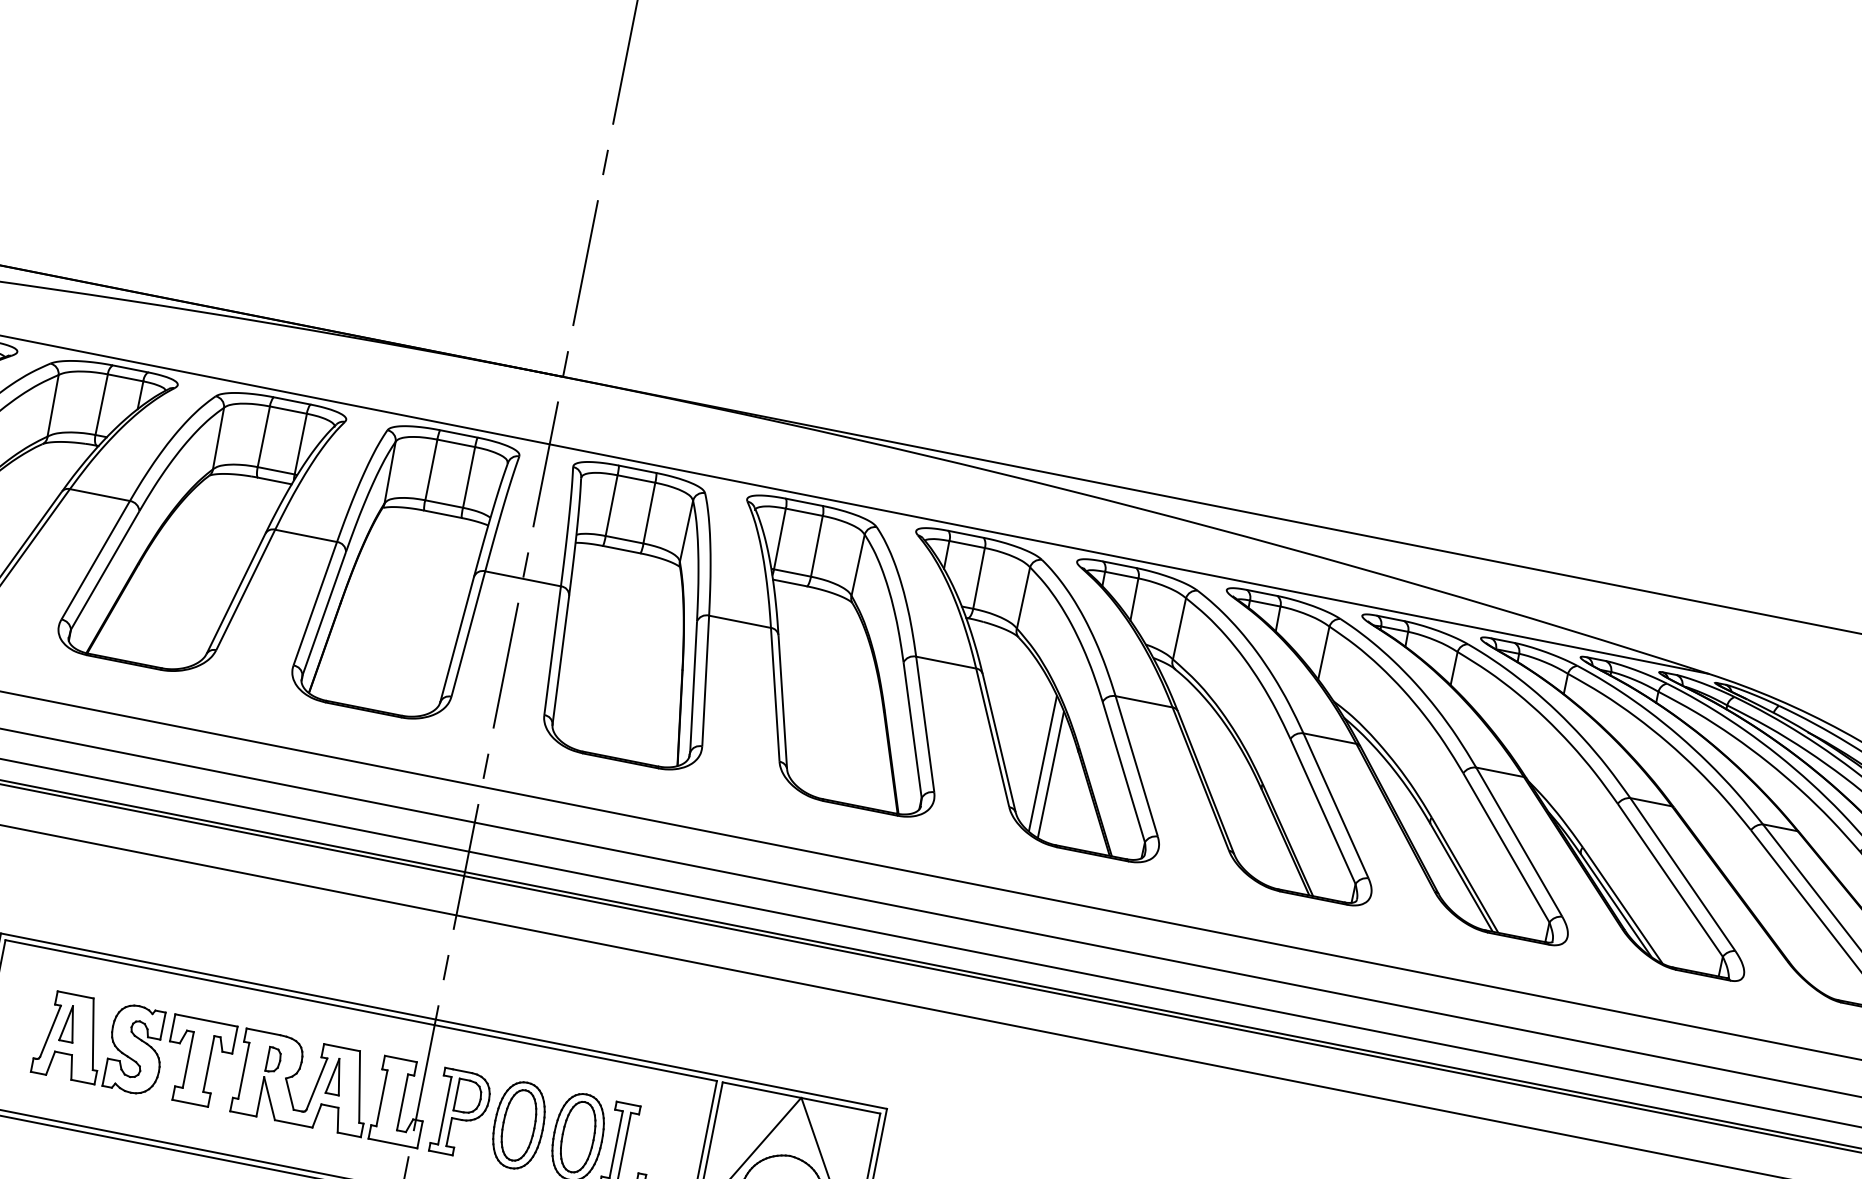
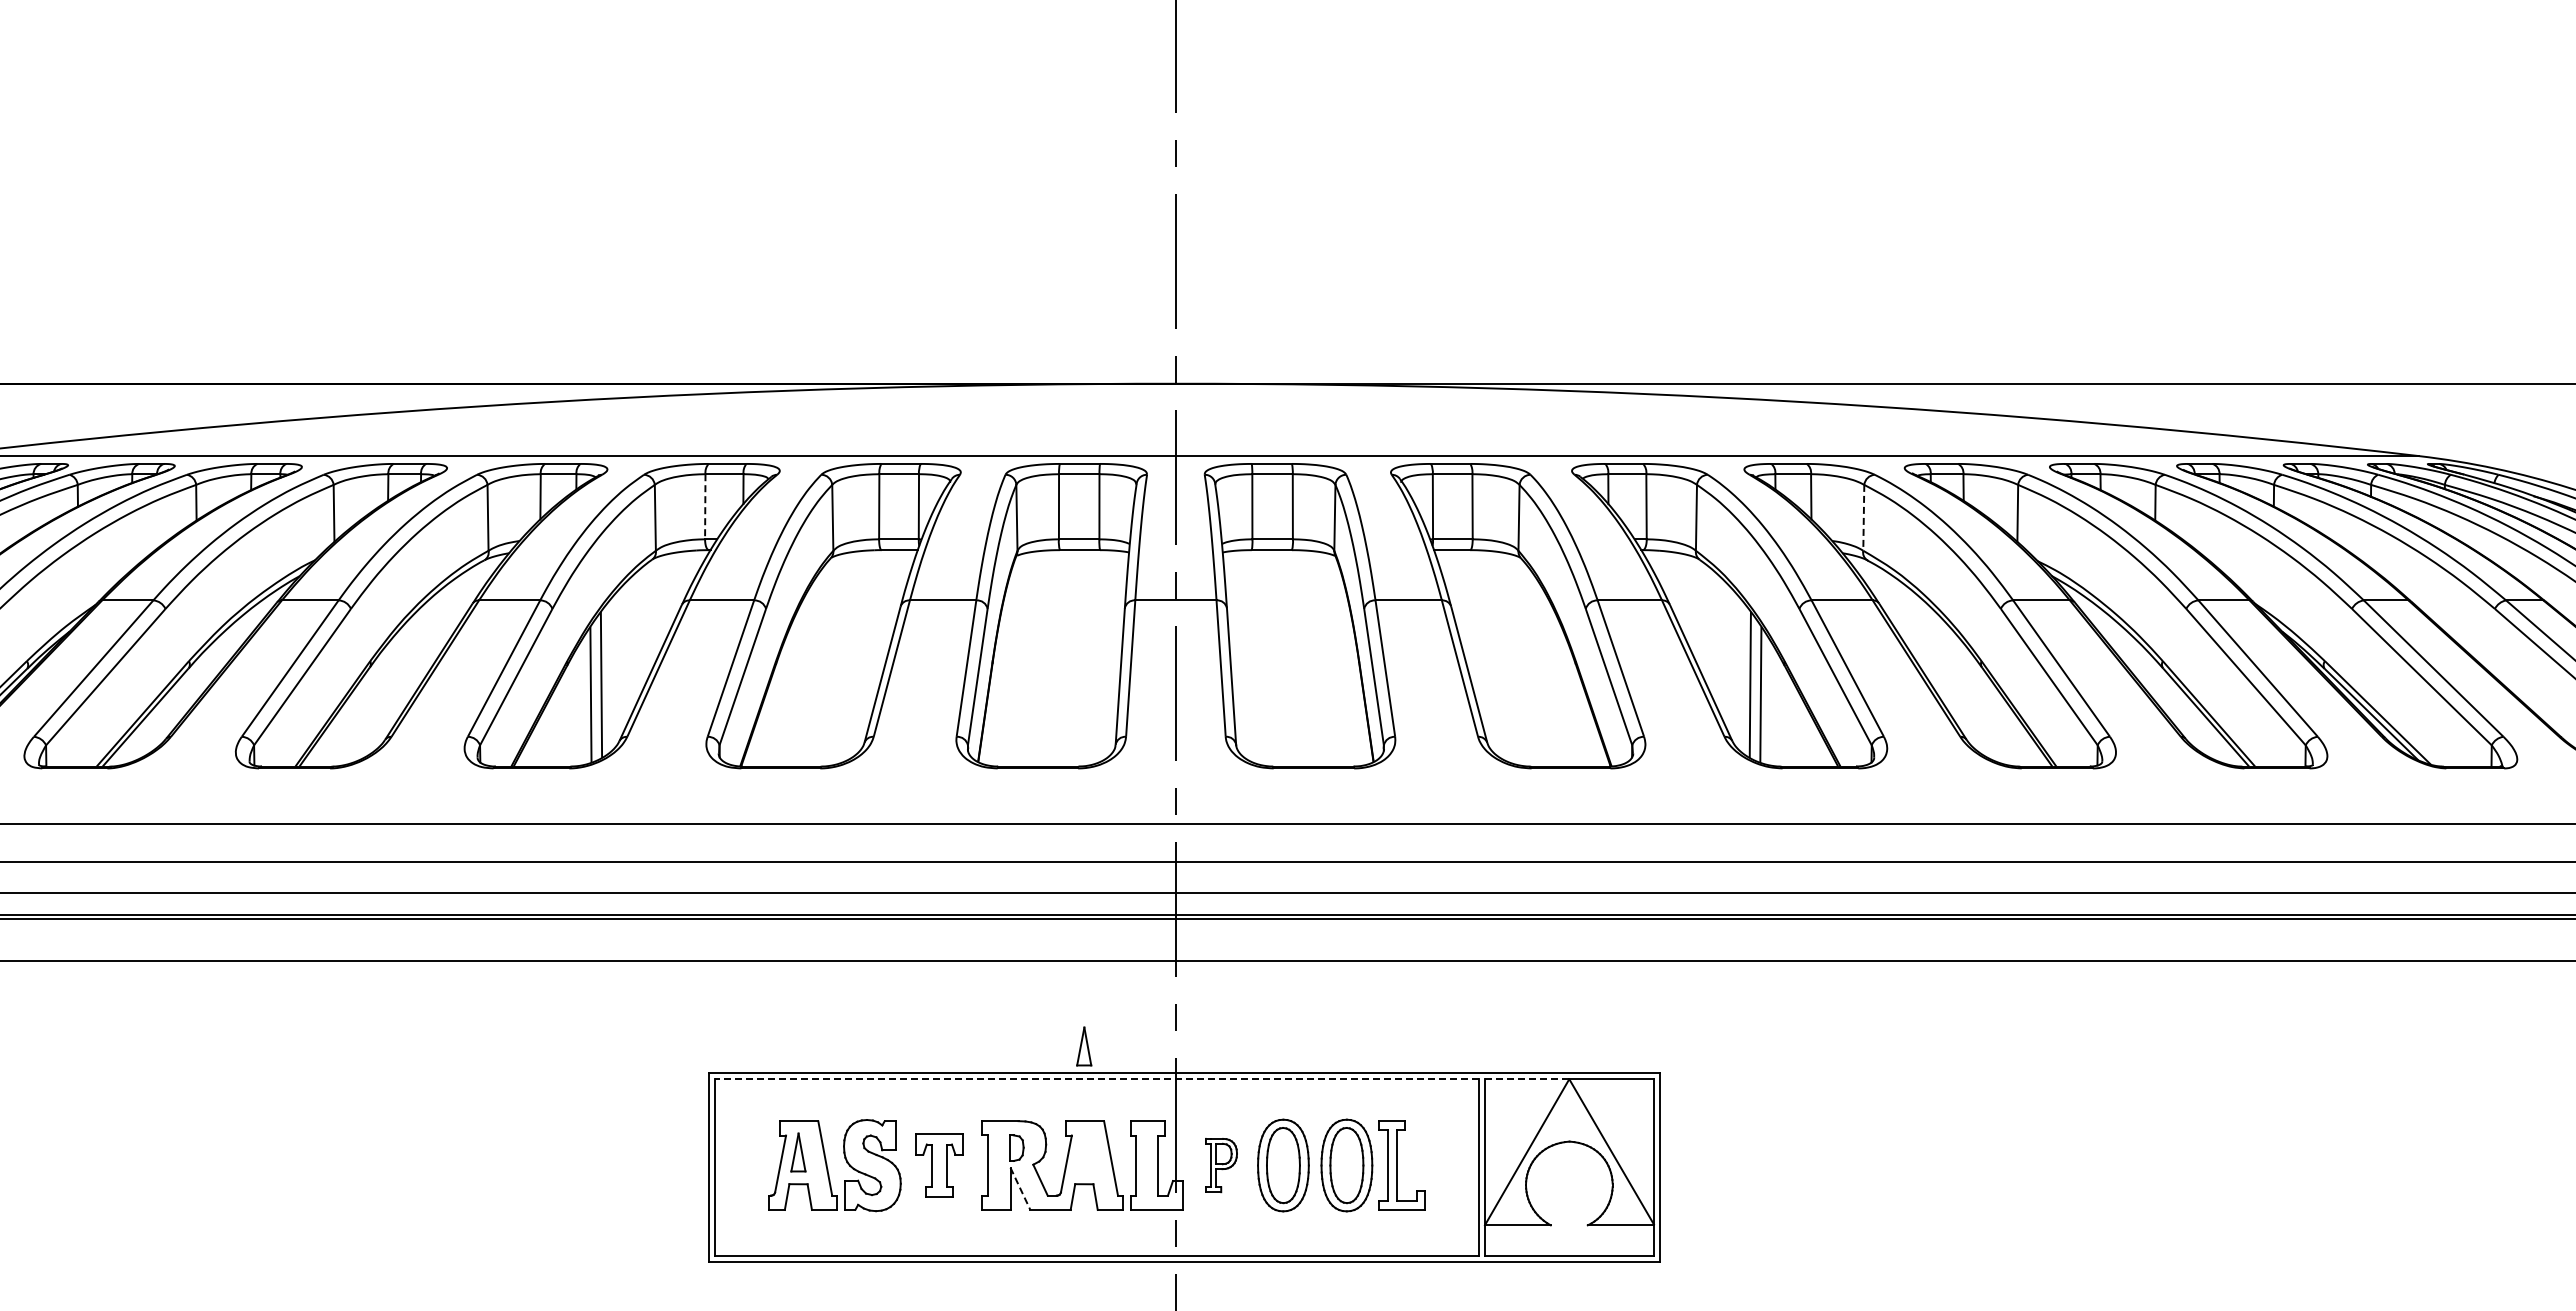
line: (101, 404) -> (705, 506), solid -> dashed
line: (1179, 628) -> (1863, 517), solid -> dashed
line: (361, 1010) -> (1097, 1079), solid -> dashed
part: (198, 1061) -> (939, 1165), size x0.7
part: (335, 1076) -> (1084, 1046), moved
line: (761, 1090) -> (1526, 1079), solid -> dashed
line: (269, 1099) -> (1020, 1189), solid -> dashed
part: (461, 1113) -> (1221, 1165), size x0.6

